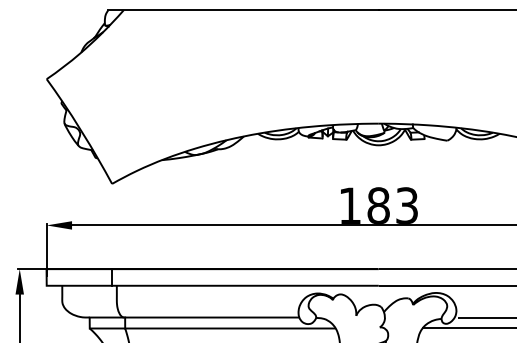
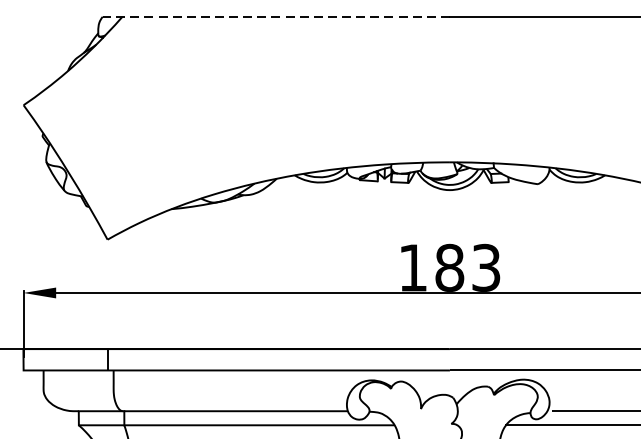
line: (243, 10) -> (276, 17), solid -> dashed

